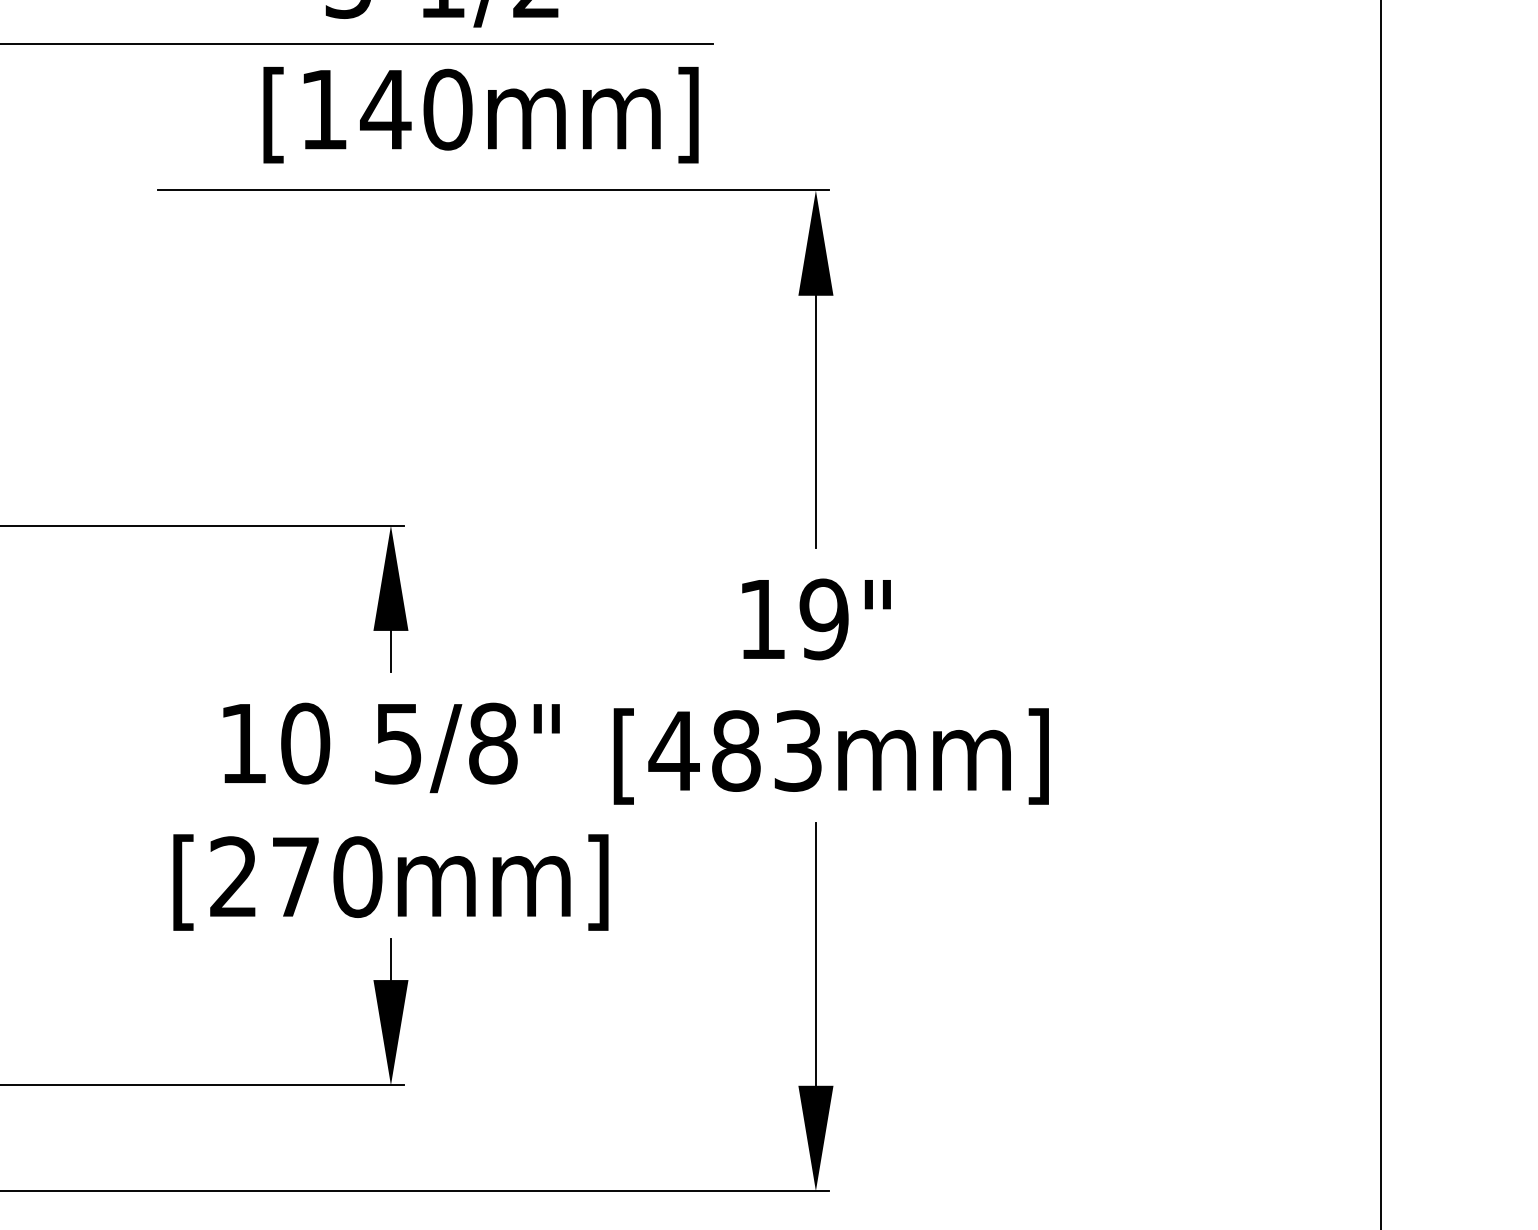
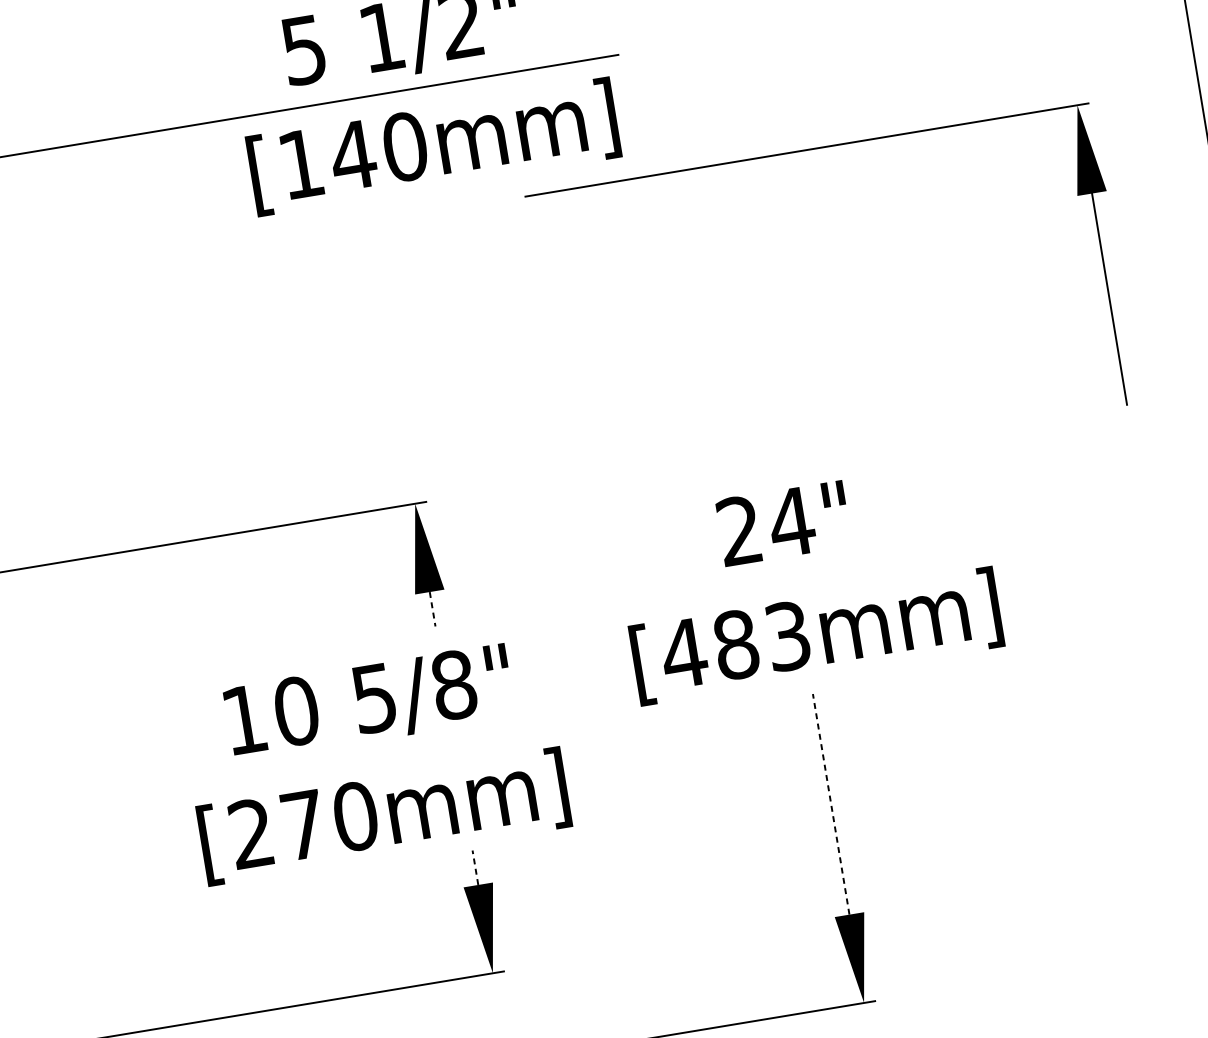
part: (495, 190) -> (808, 149), moved
text: (793, 619) -> (765, 526), 19" -> 24"
line: (390, 651) -> (432, 609), solid -> dashed
text: (391, 747) -> (369, 702), moved
text: (390, 882) -> (383, 816), moved
line: (815, 953) -> (830, 803), solid -> dashed
line: (390, 959) -> (475, 867), solid -> dashed

